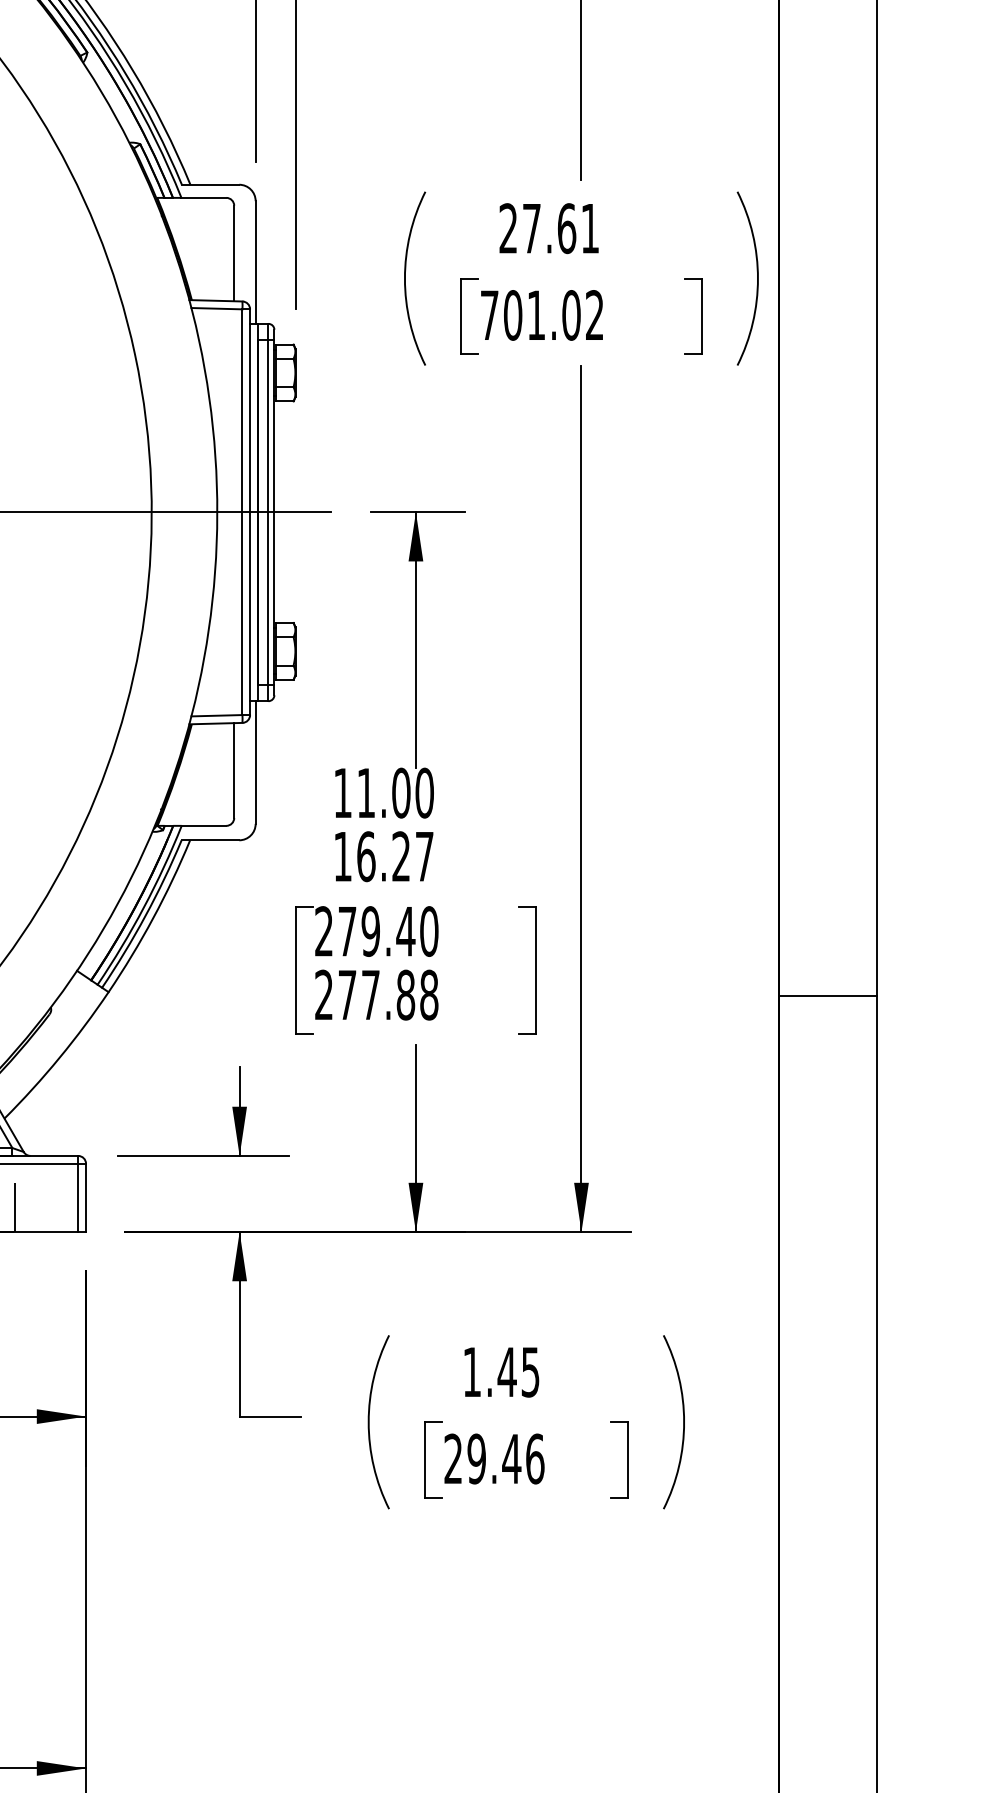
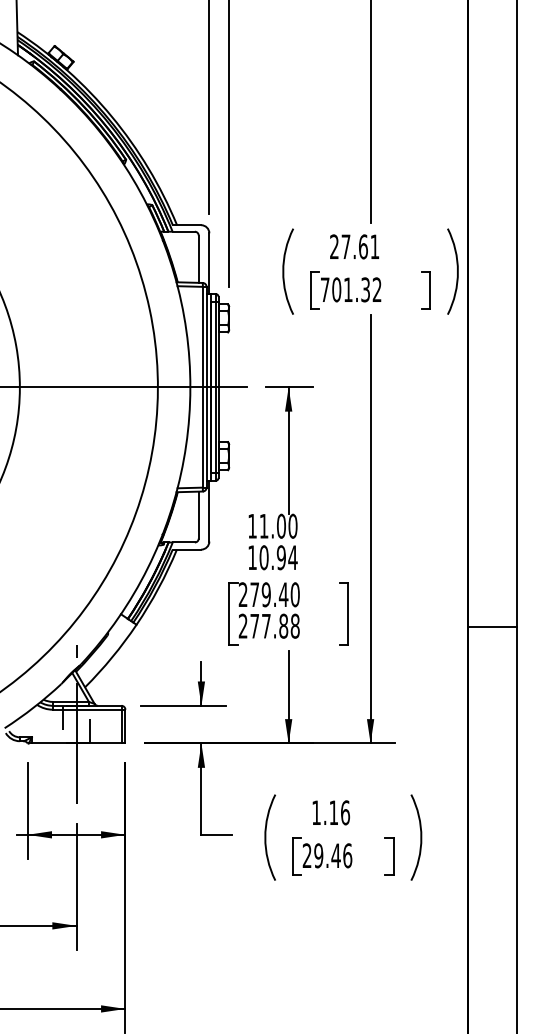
text: (571, 314) -> (365, 289), 701.02 -> 701.32
text: (395, 856) -> (278, 557), 16.27 -> 10.94
text: (518, 1371) -> (339, 812), 1.45 -> 1.16

